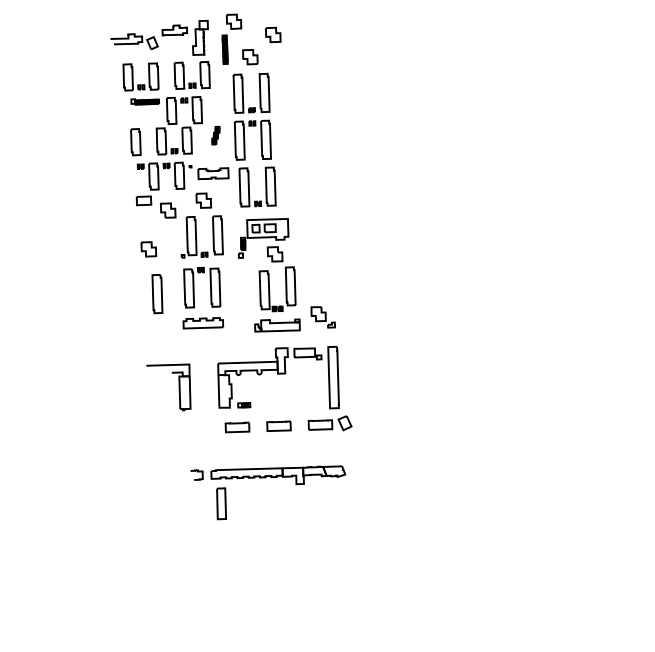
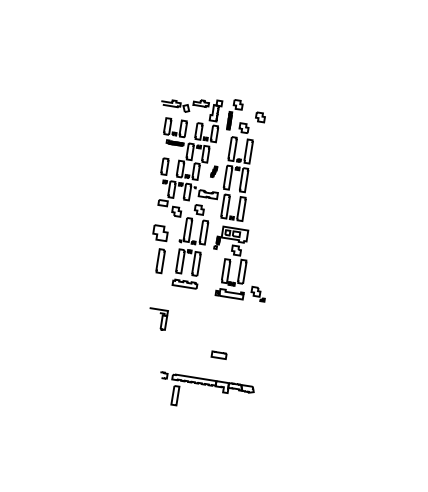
part: (148, 248) -> (160, 232), size x1.6
part: (278, 375) -> (224, 324), removed
part: (171, 385) -> (158, 318), size x0.7

